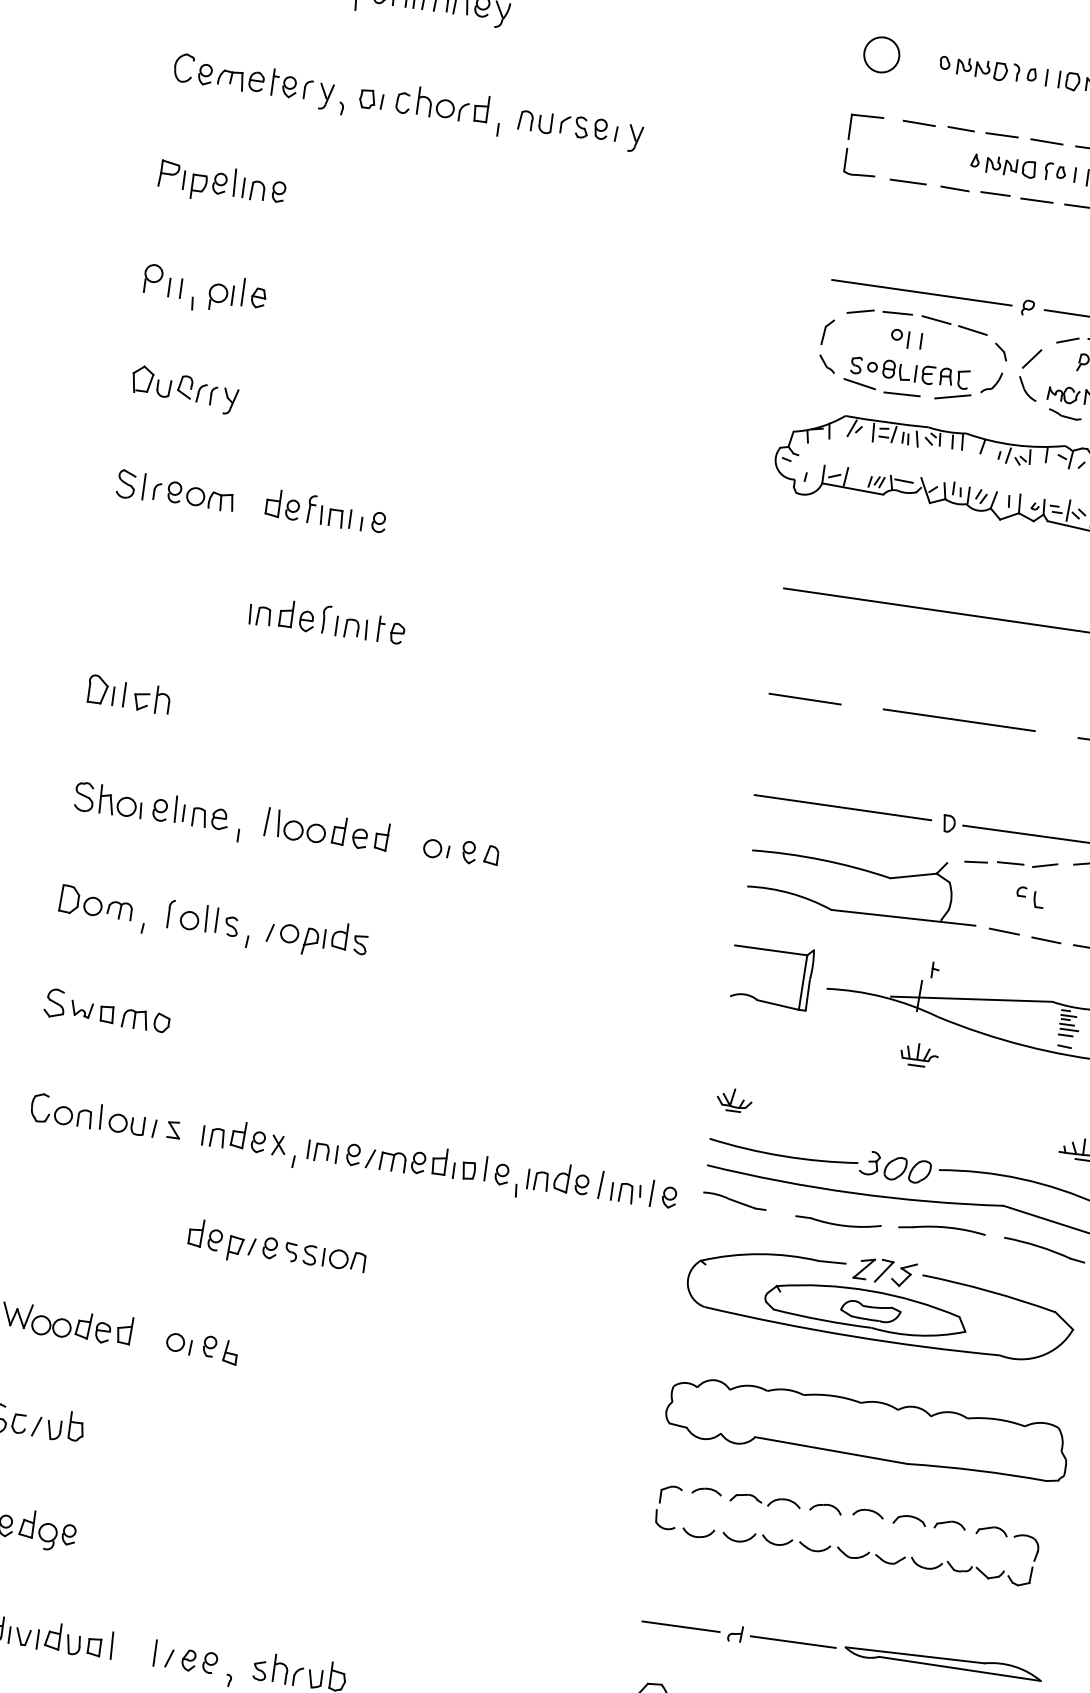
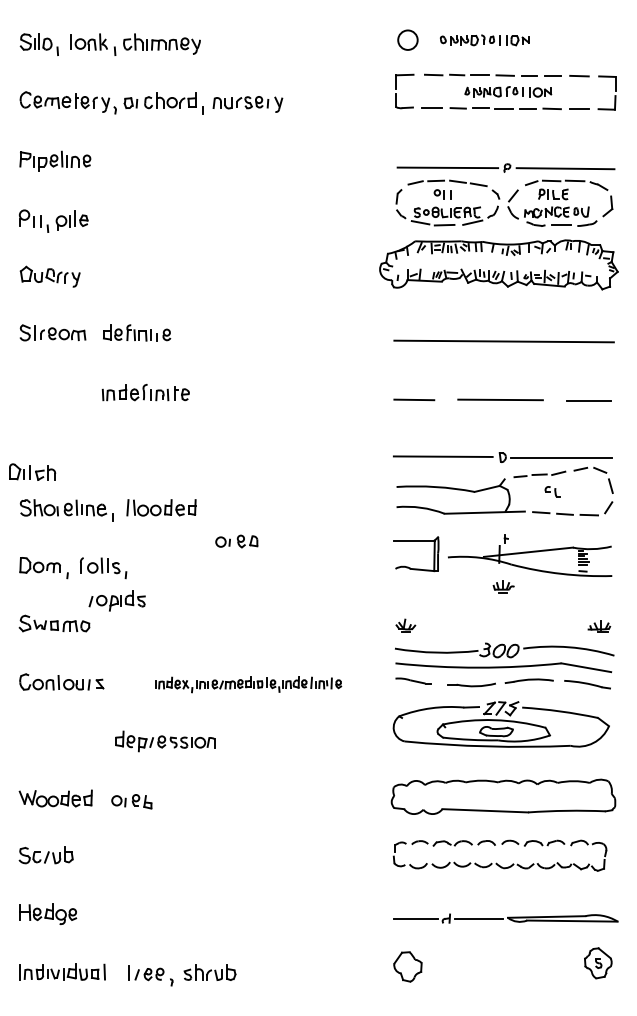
part: (129, 693) -> (32, 471), moved
part: (460, 851) -> (236, 541), moved
part: (316, 937) -> (116, 600), moved
part: (439, 1166) -> (248, 684), size x0.7

